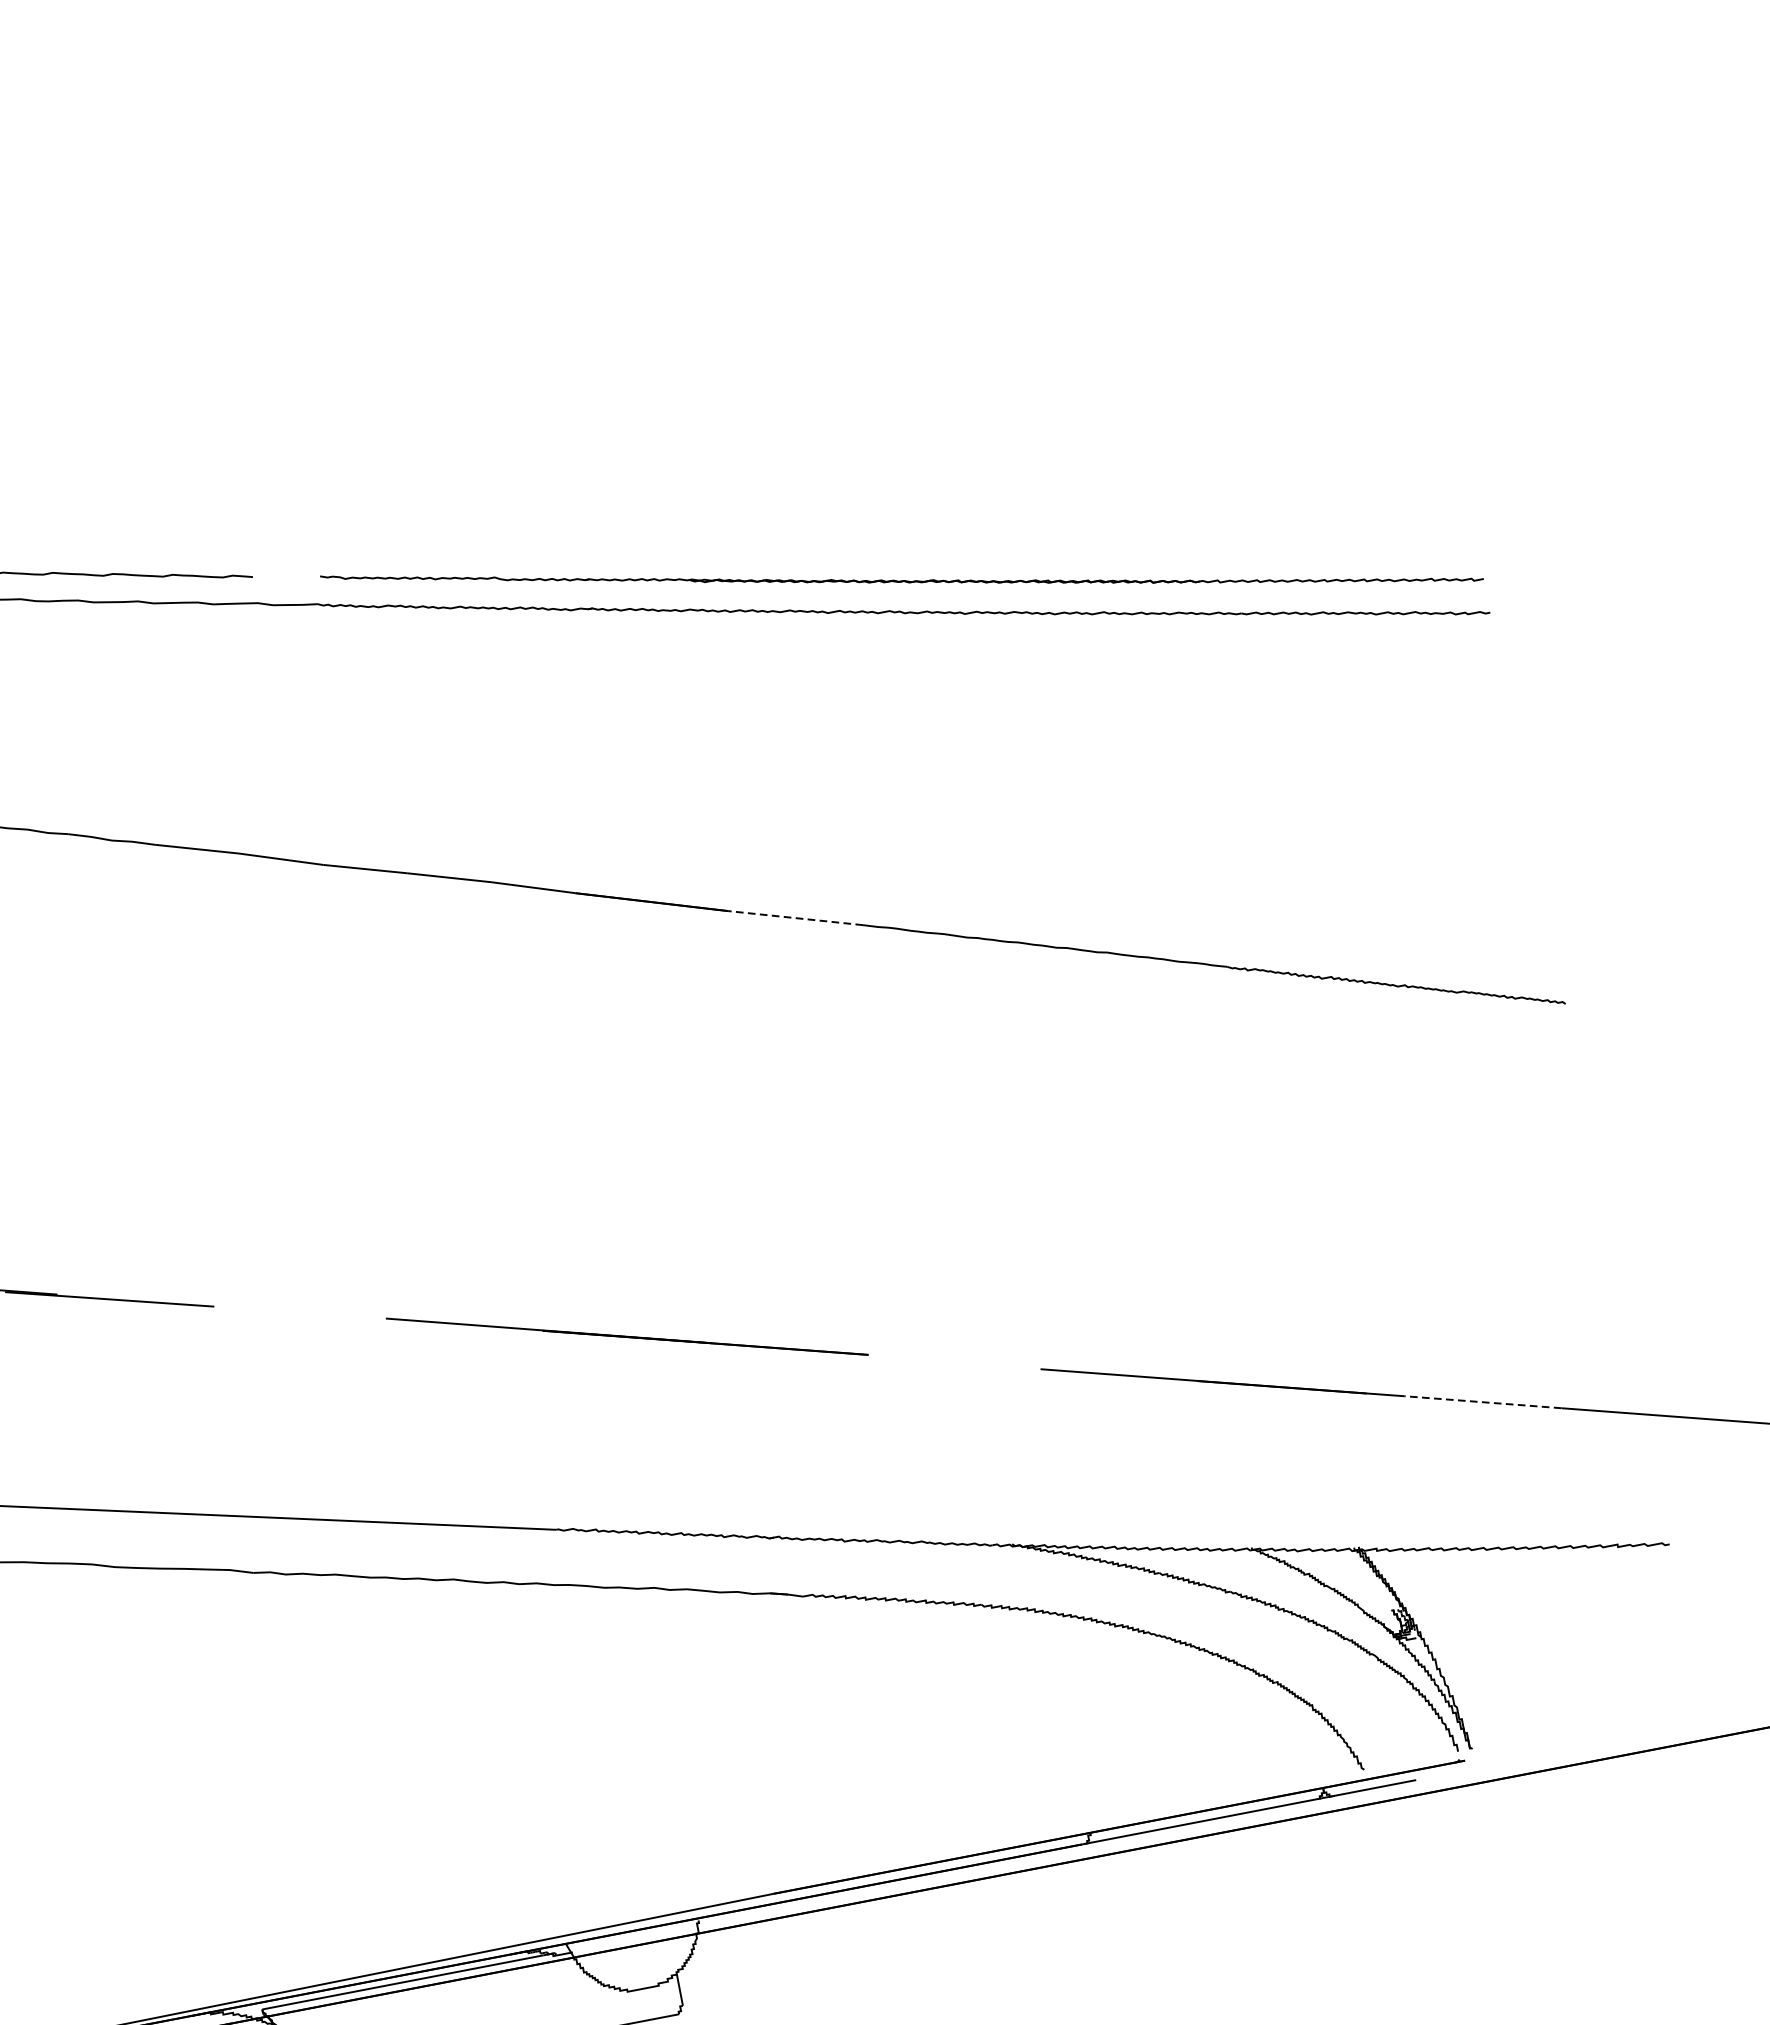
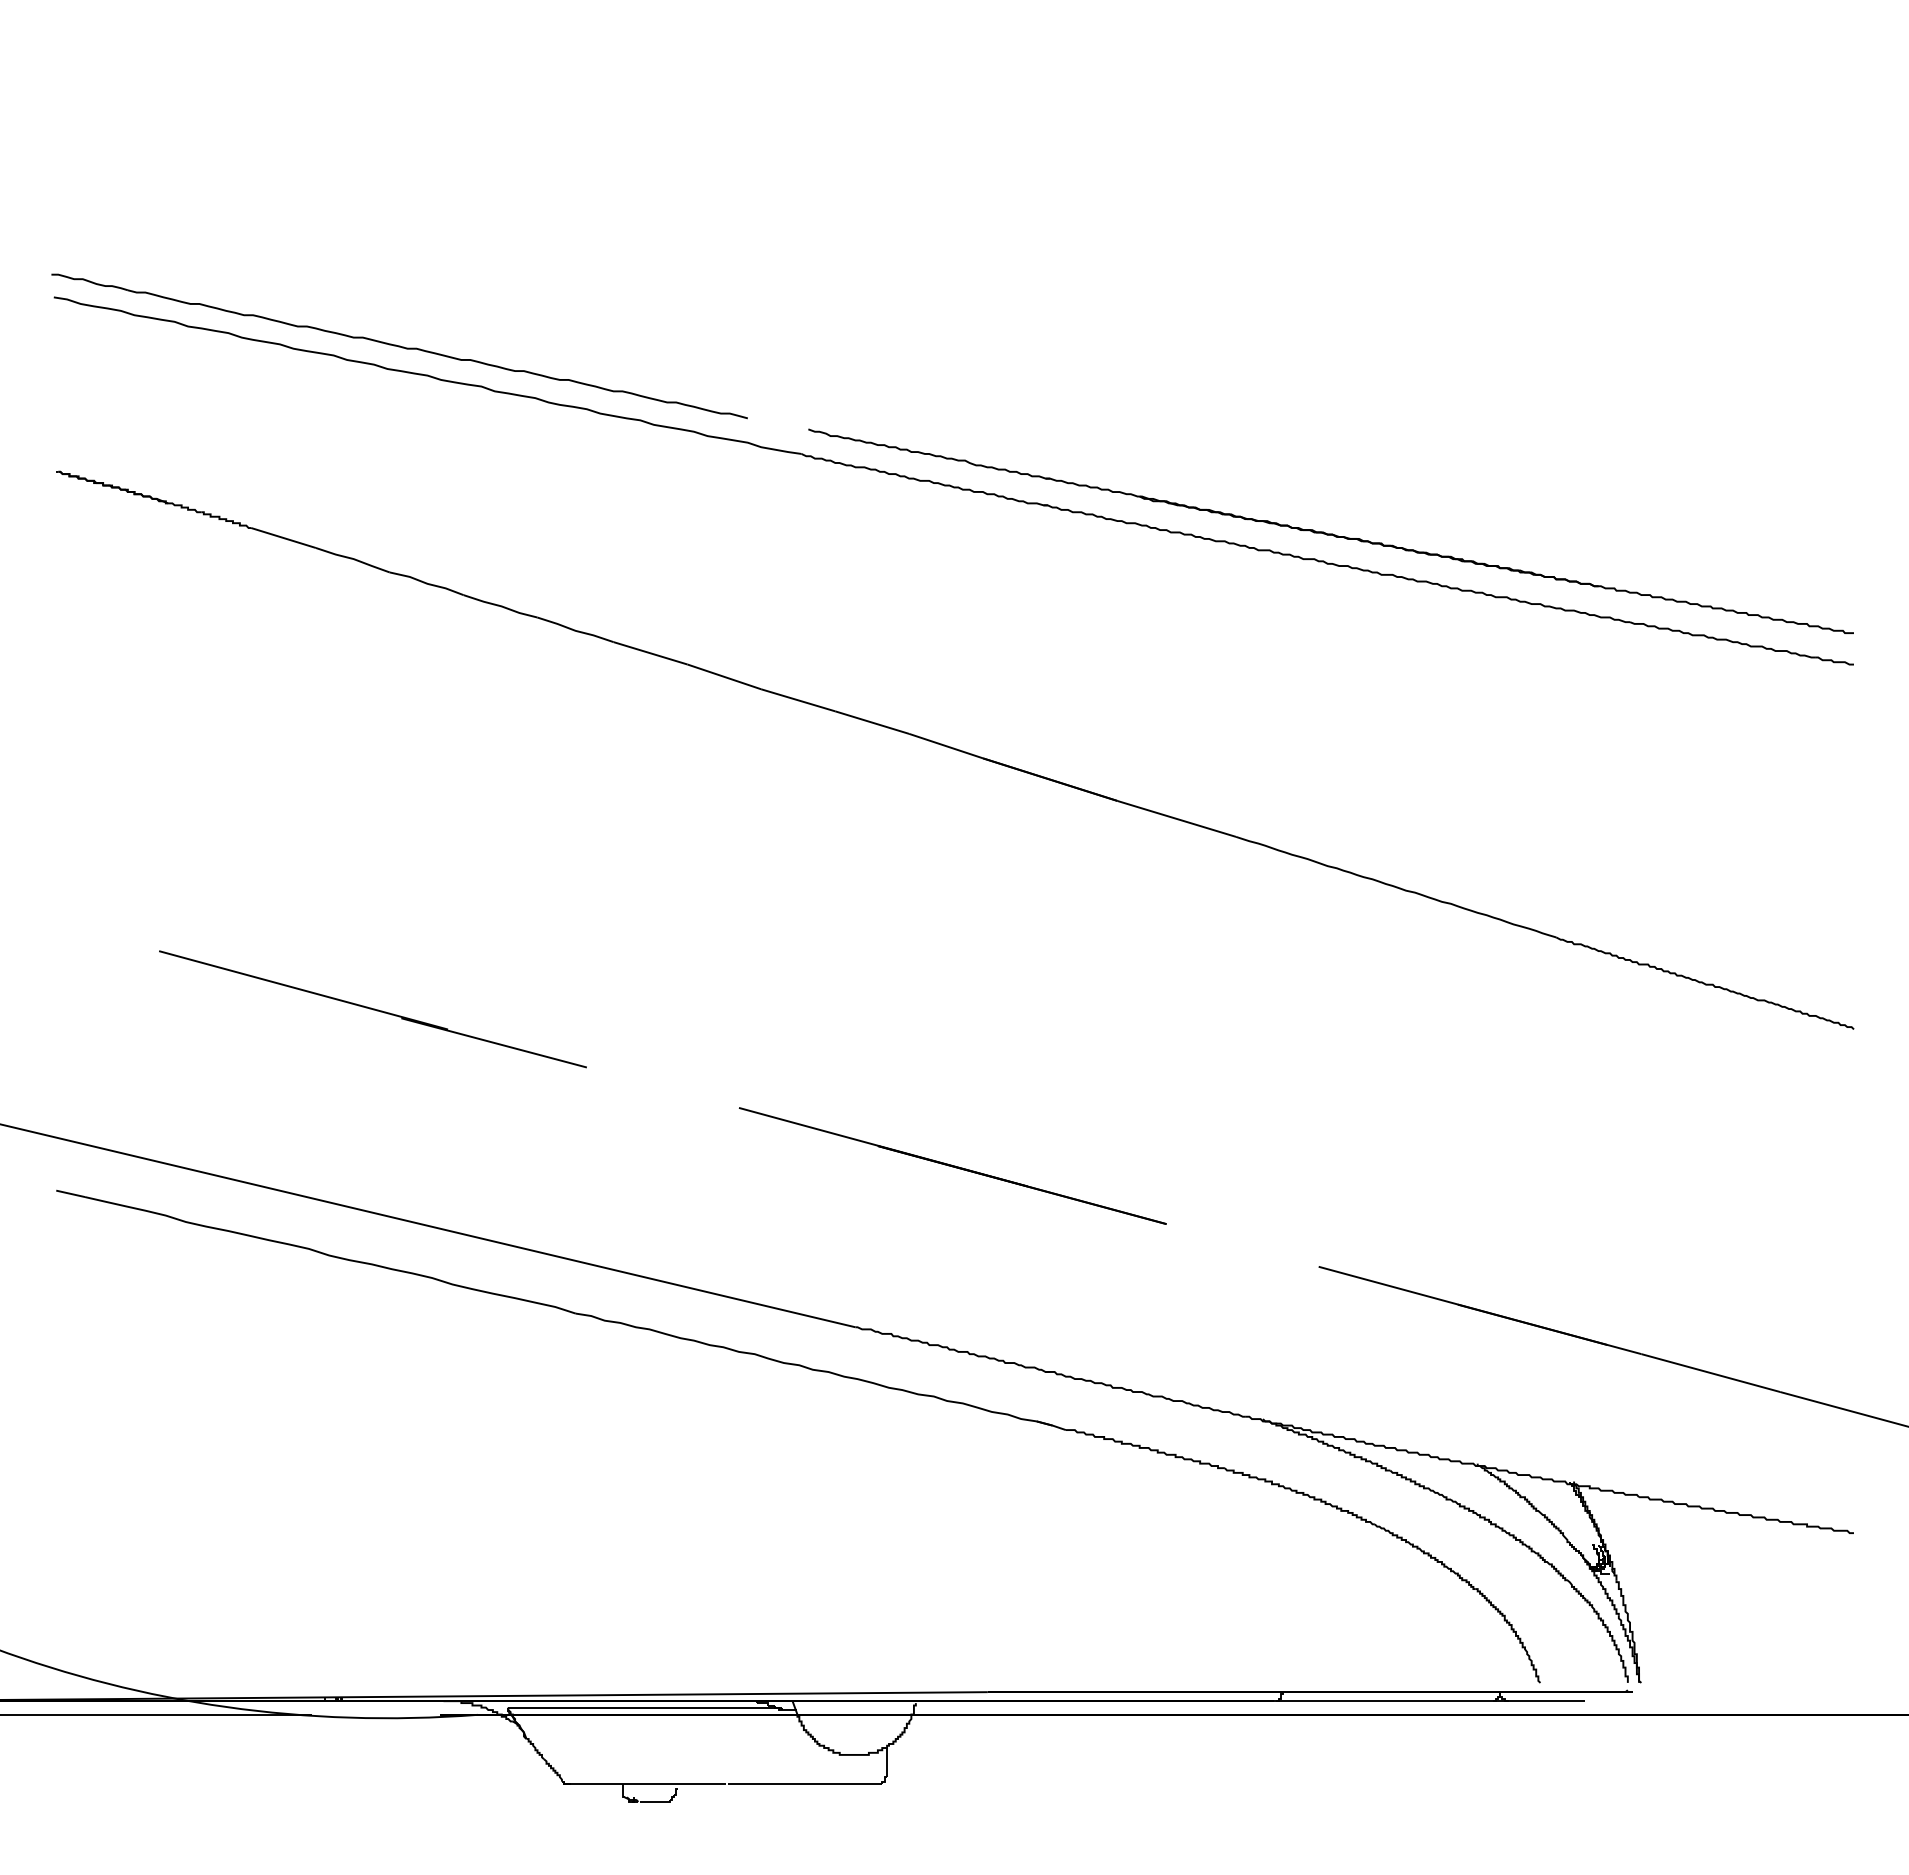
line: (795, 917) -> (1176, 818), dashed -> solid
line: (1482, 1402) -> (1710, 1373), dashed -> solid

